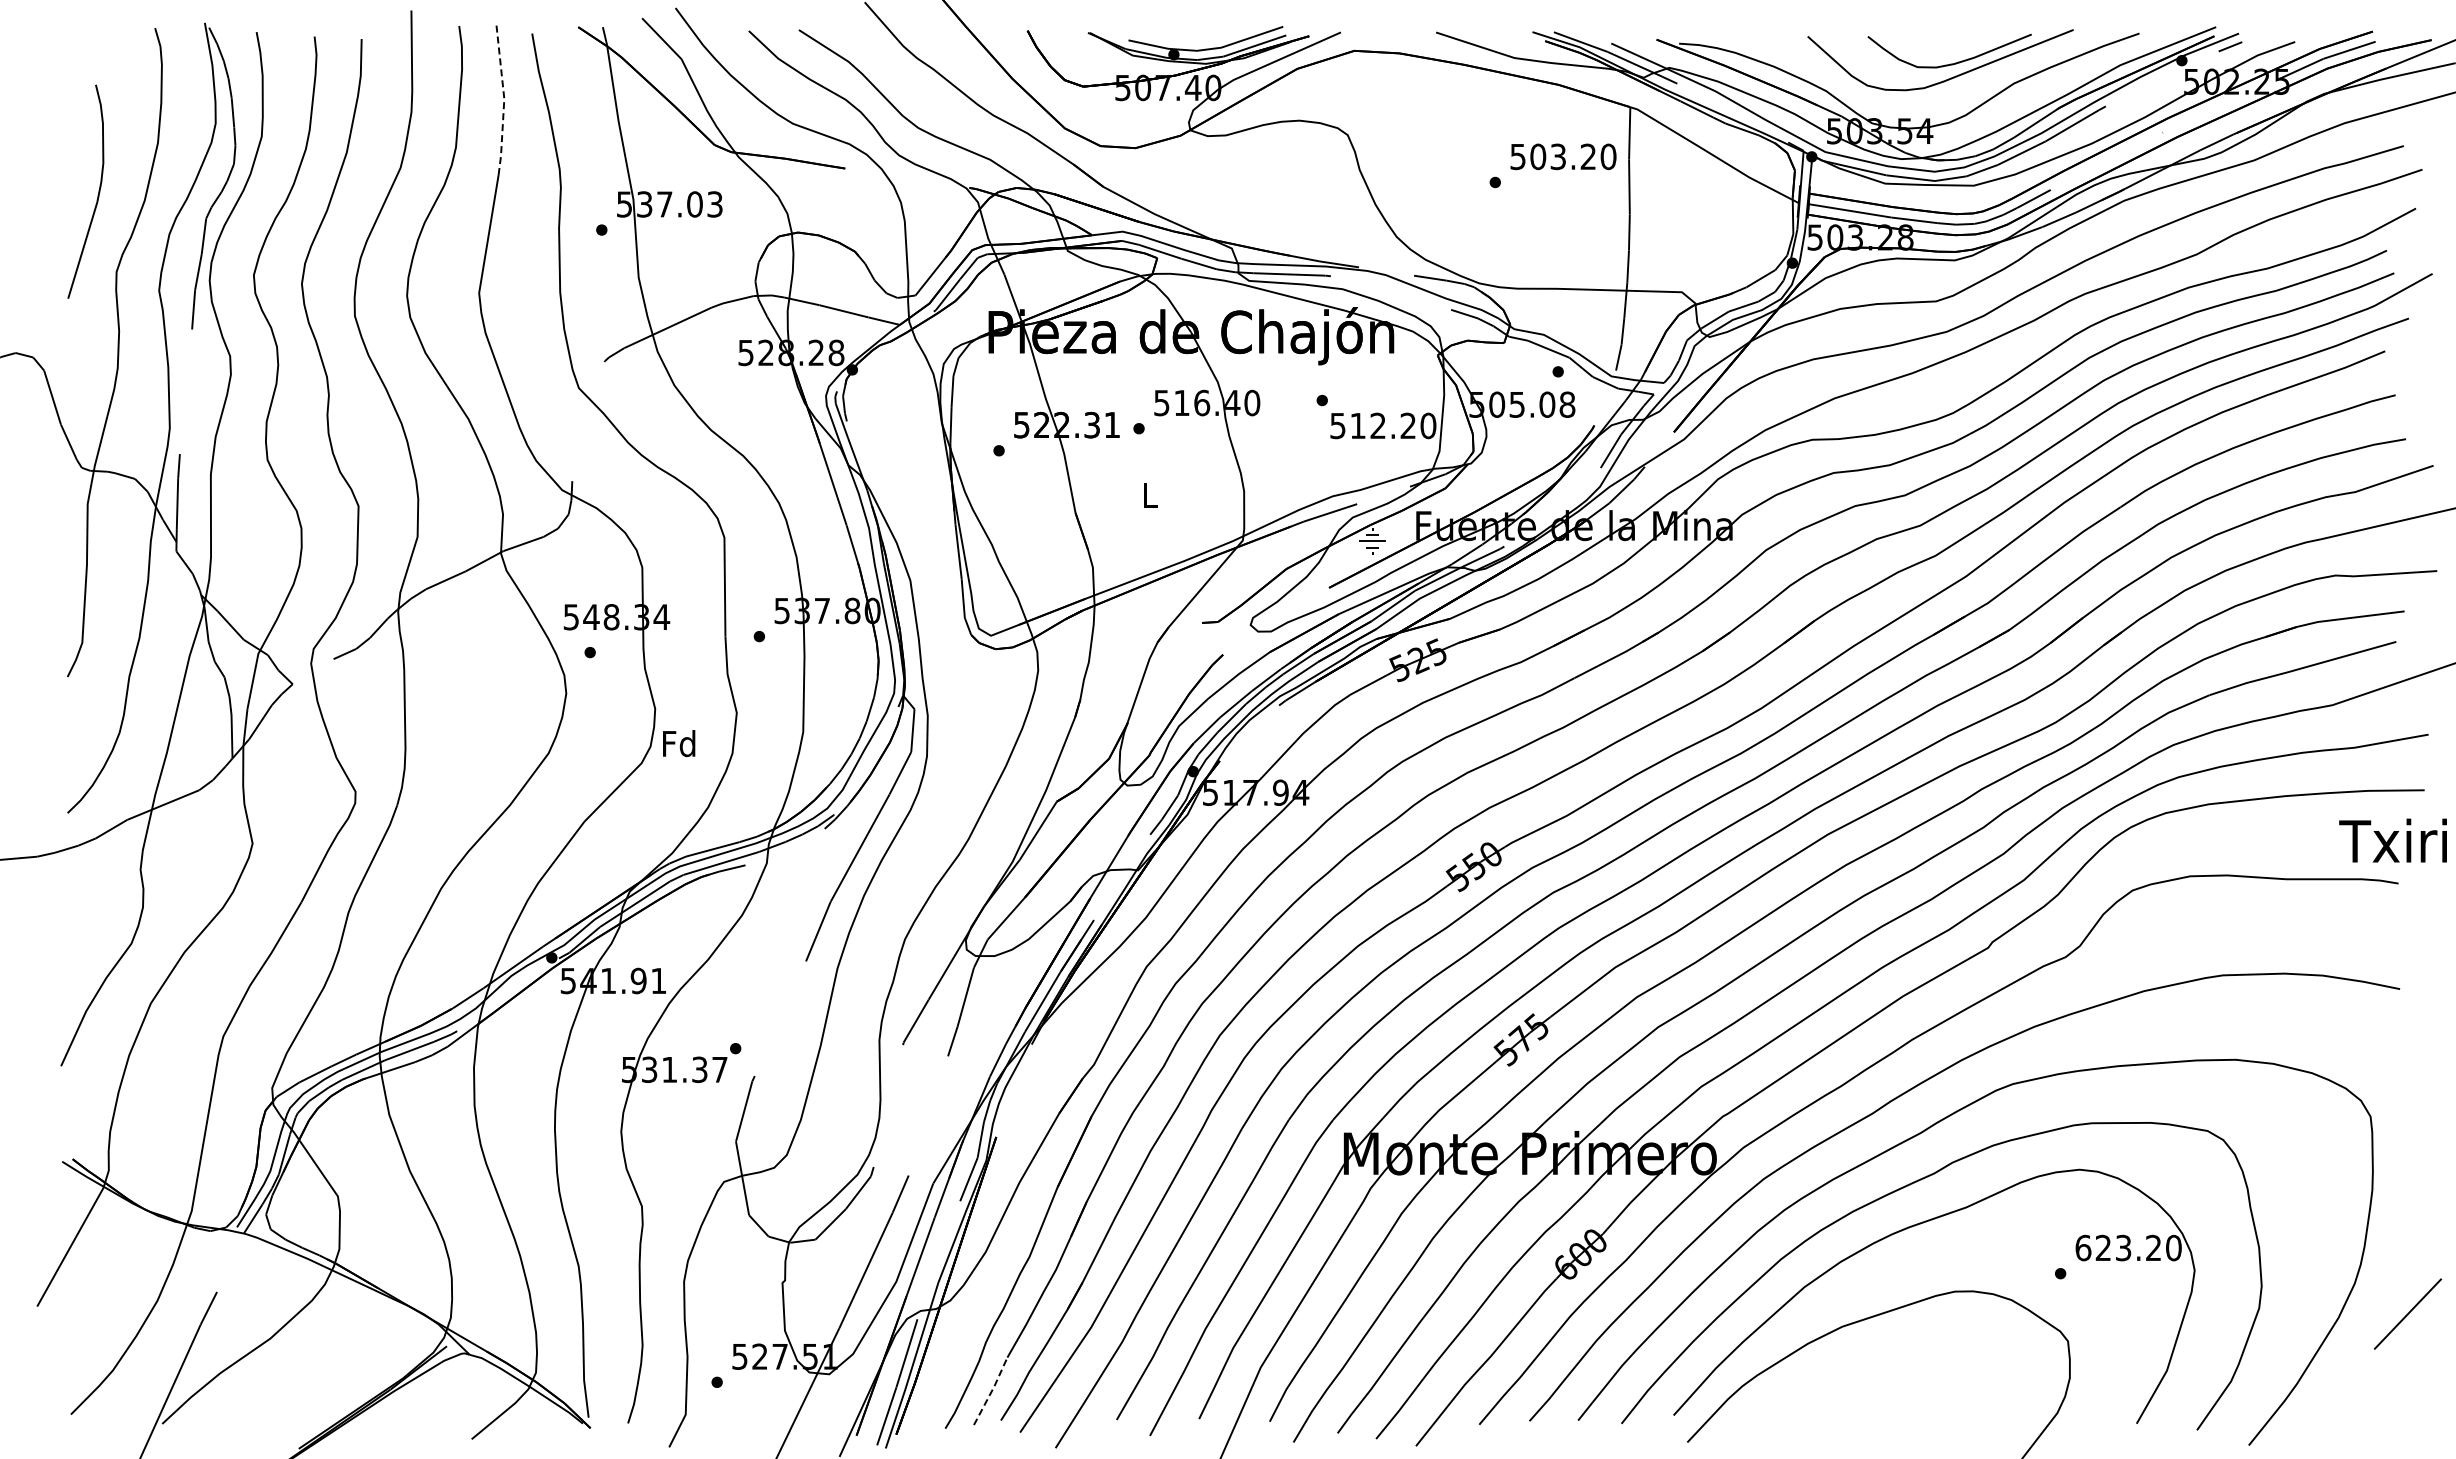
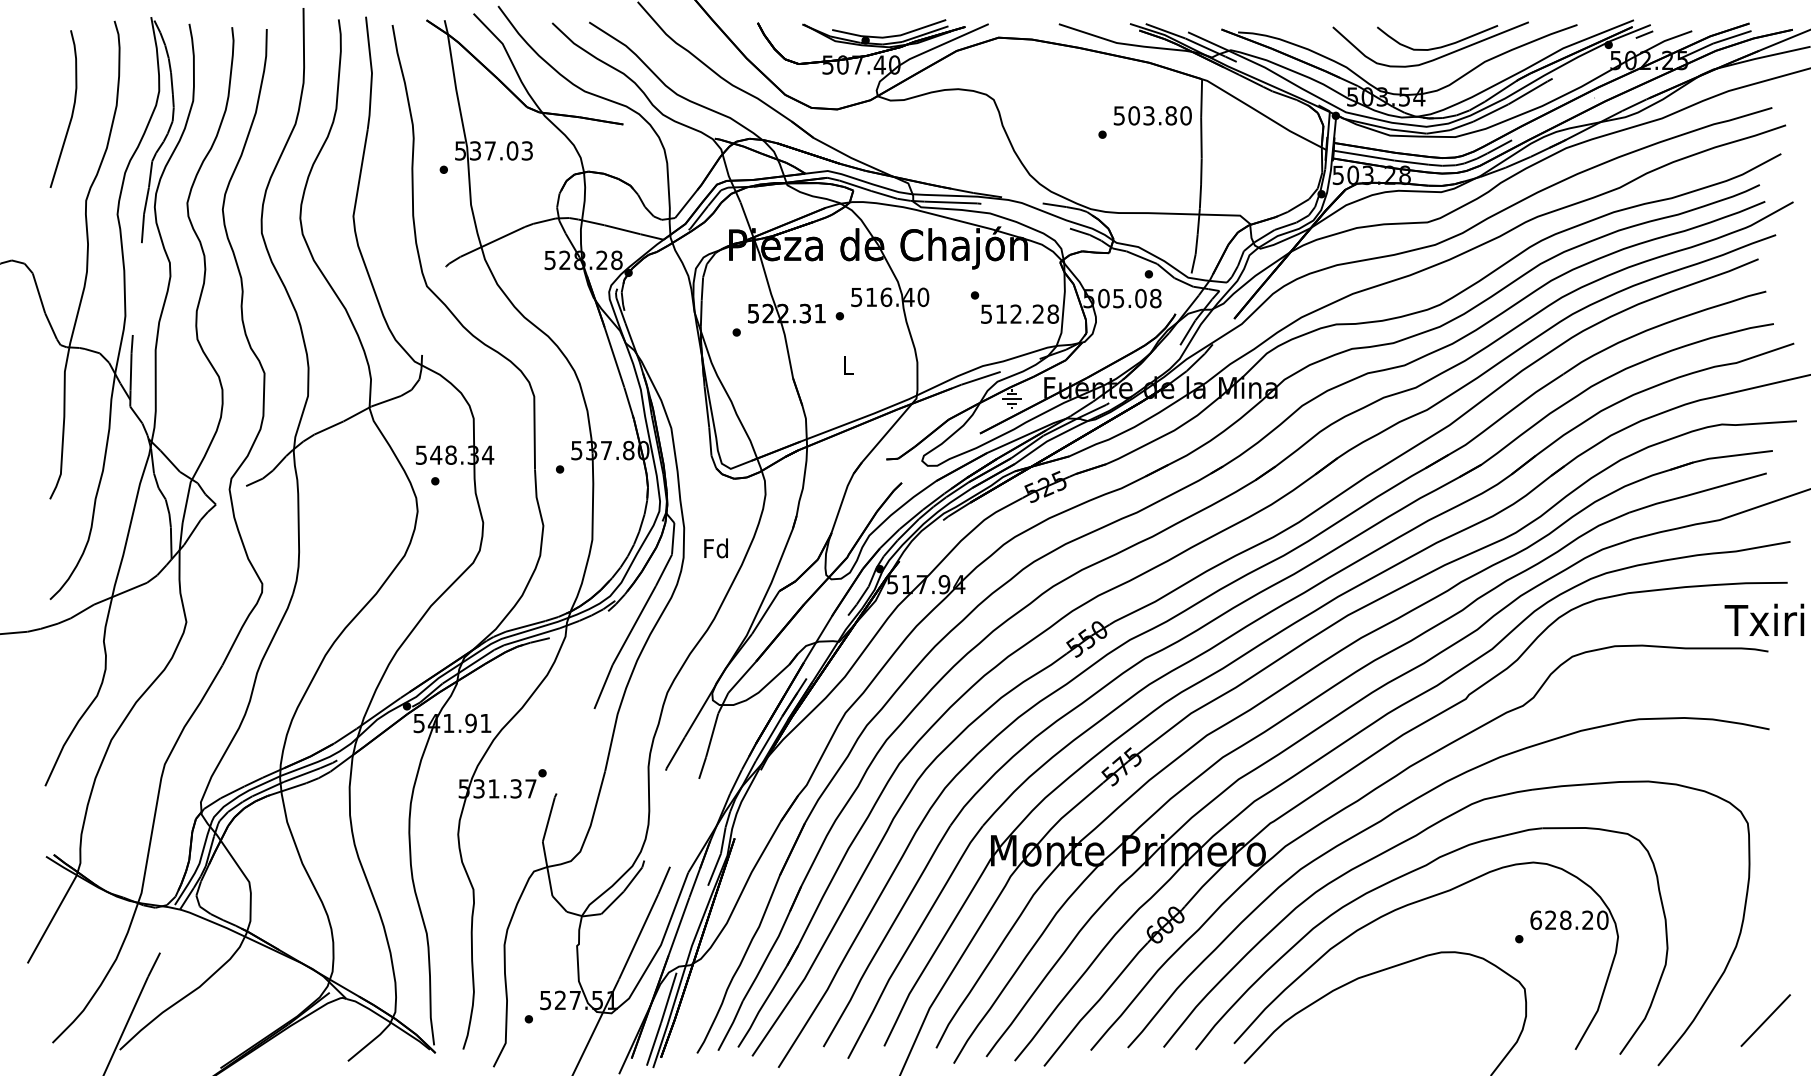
line: (504, 99) -> (372, 73), dashed -> solid
text: (1588, 156) -> (1171, 115), 503.20 -> 503.80
curve: (97, 195) -> (72, 111), moved
text: (1428, 425) -> (1053, 313), 512.20 -> 512.28
text: (679, 743) -> (716, 548), moved
text: (2123, 1248) -> (1565, 920), 623.20 -> 628.20
line: (2407, 1313) -> (1765, 1020), moved
line: (992, 1390) -> (731, 1025), dashed -> solid

